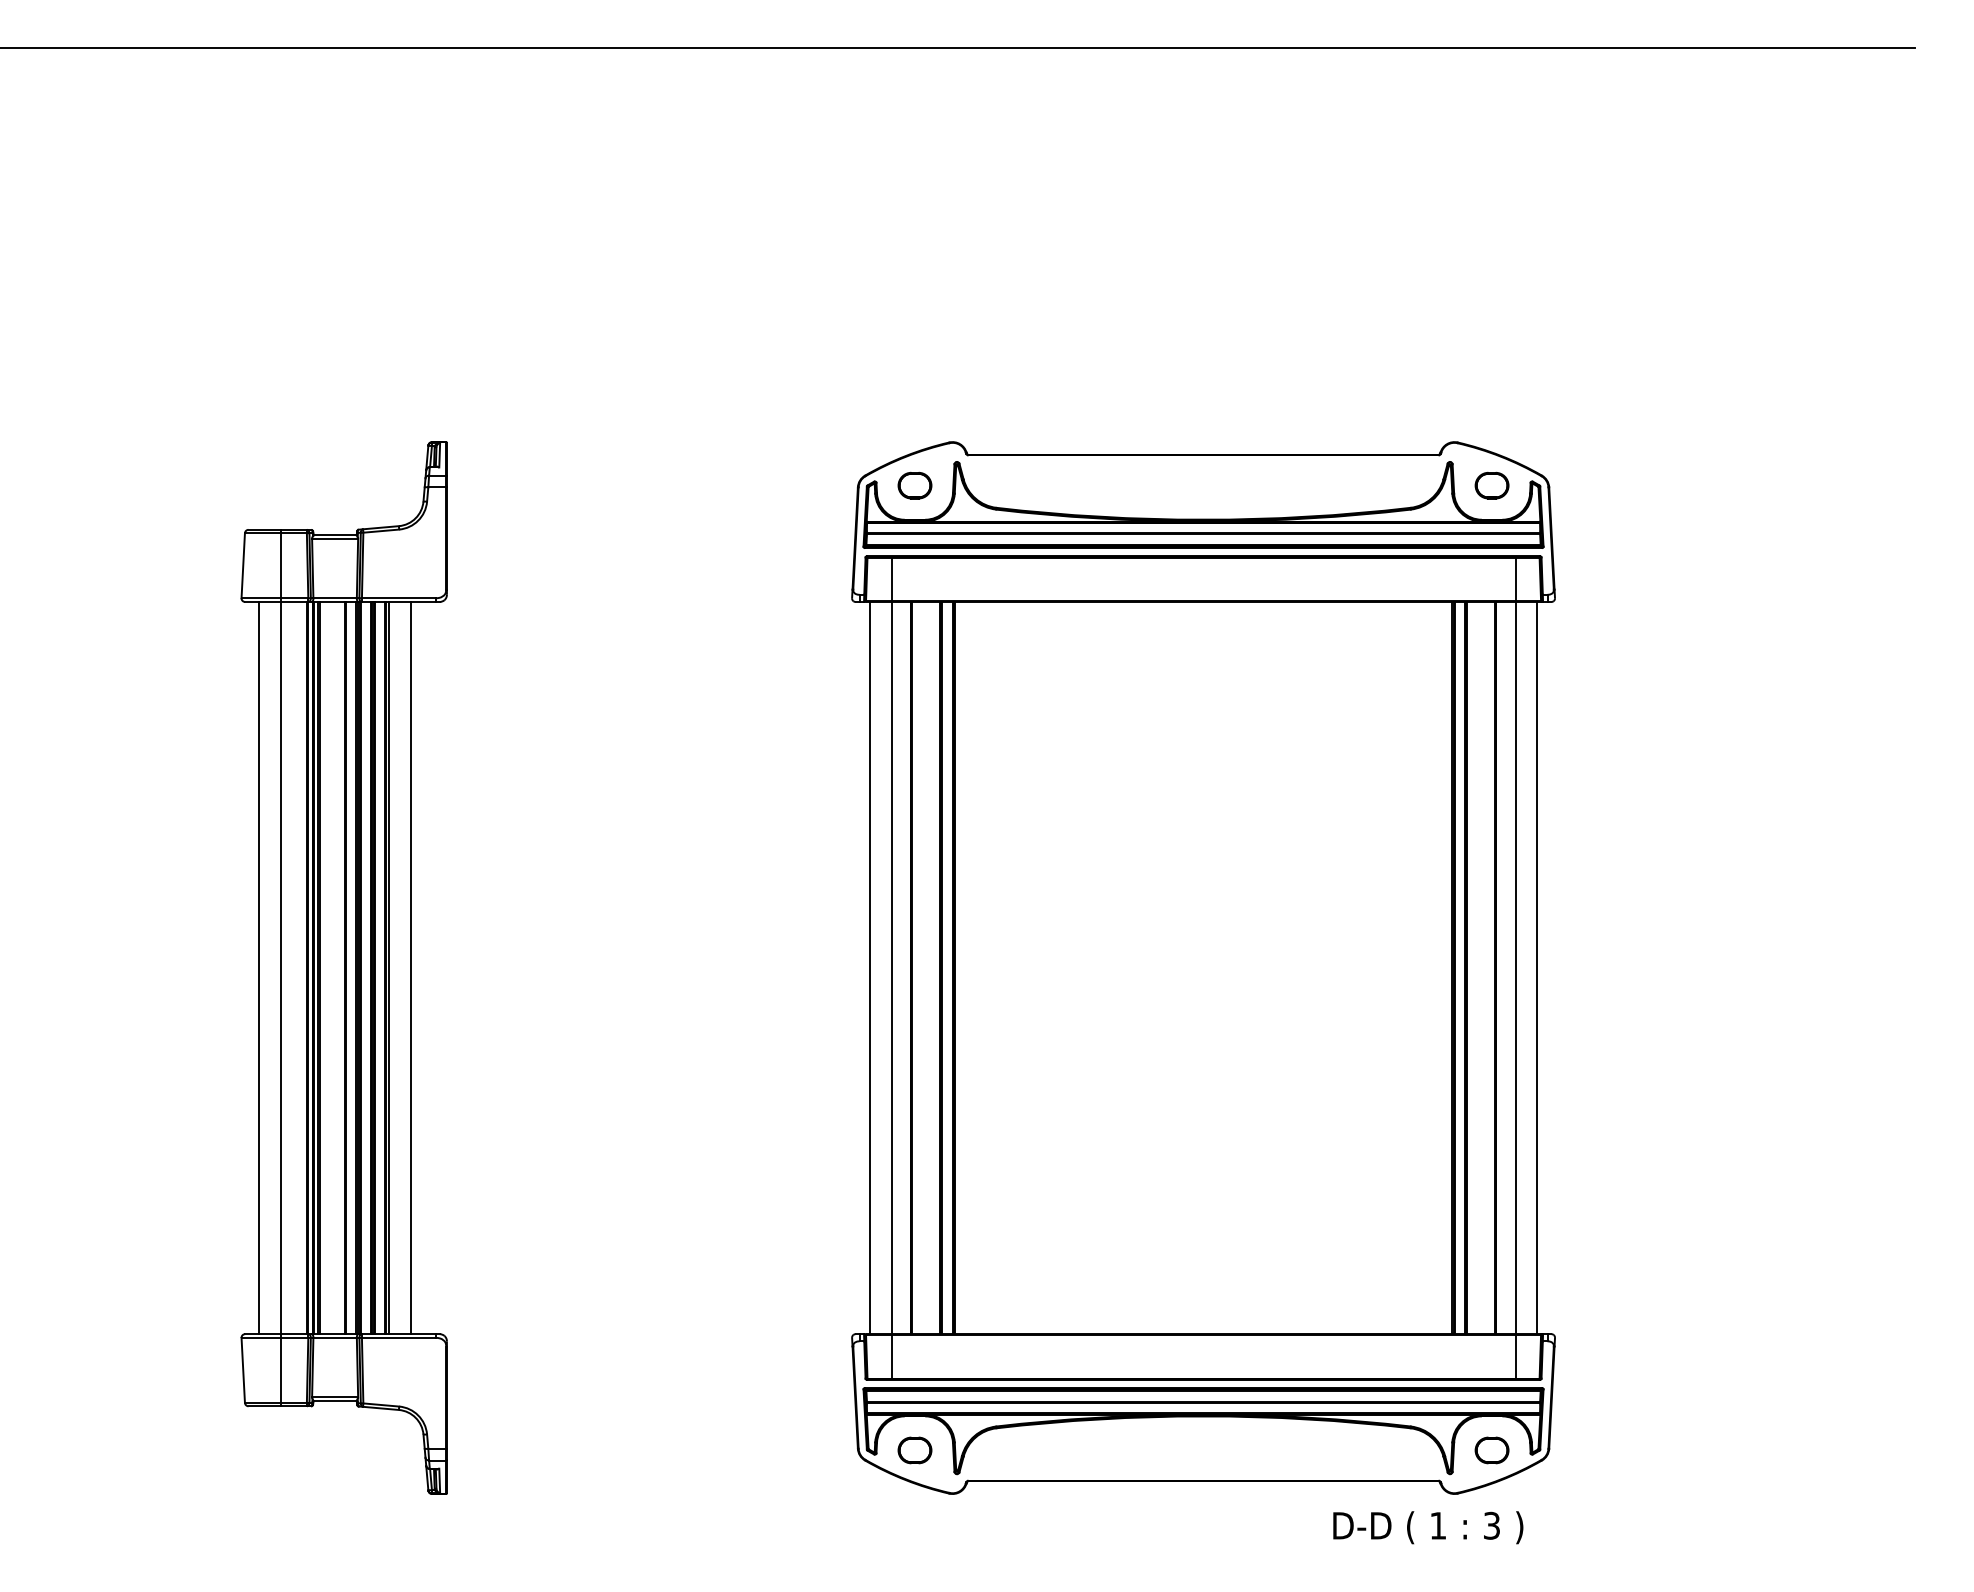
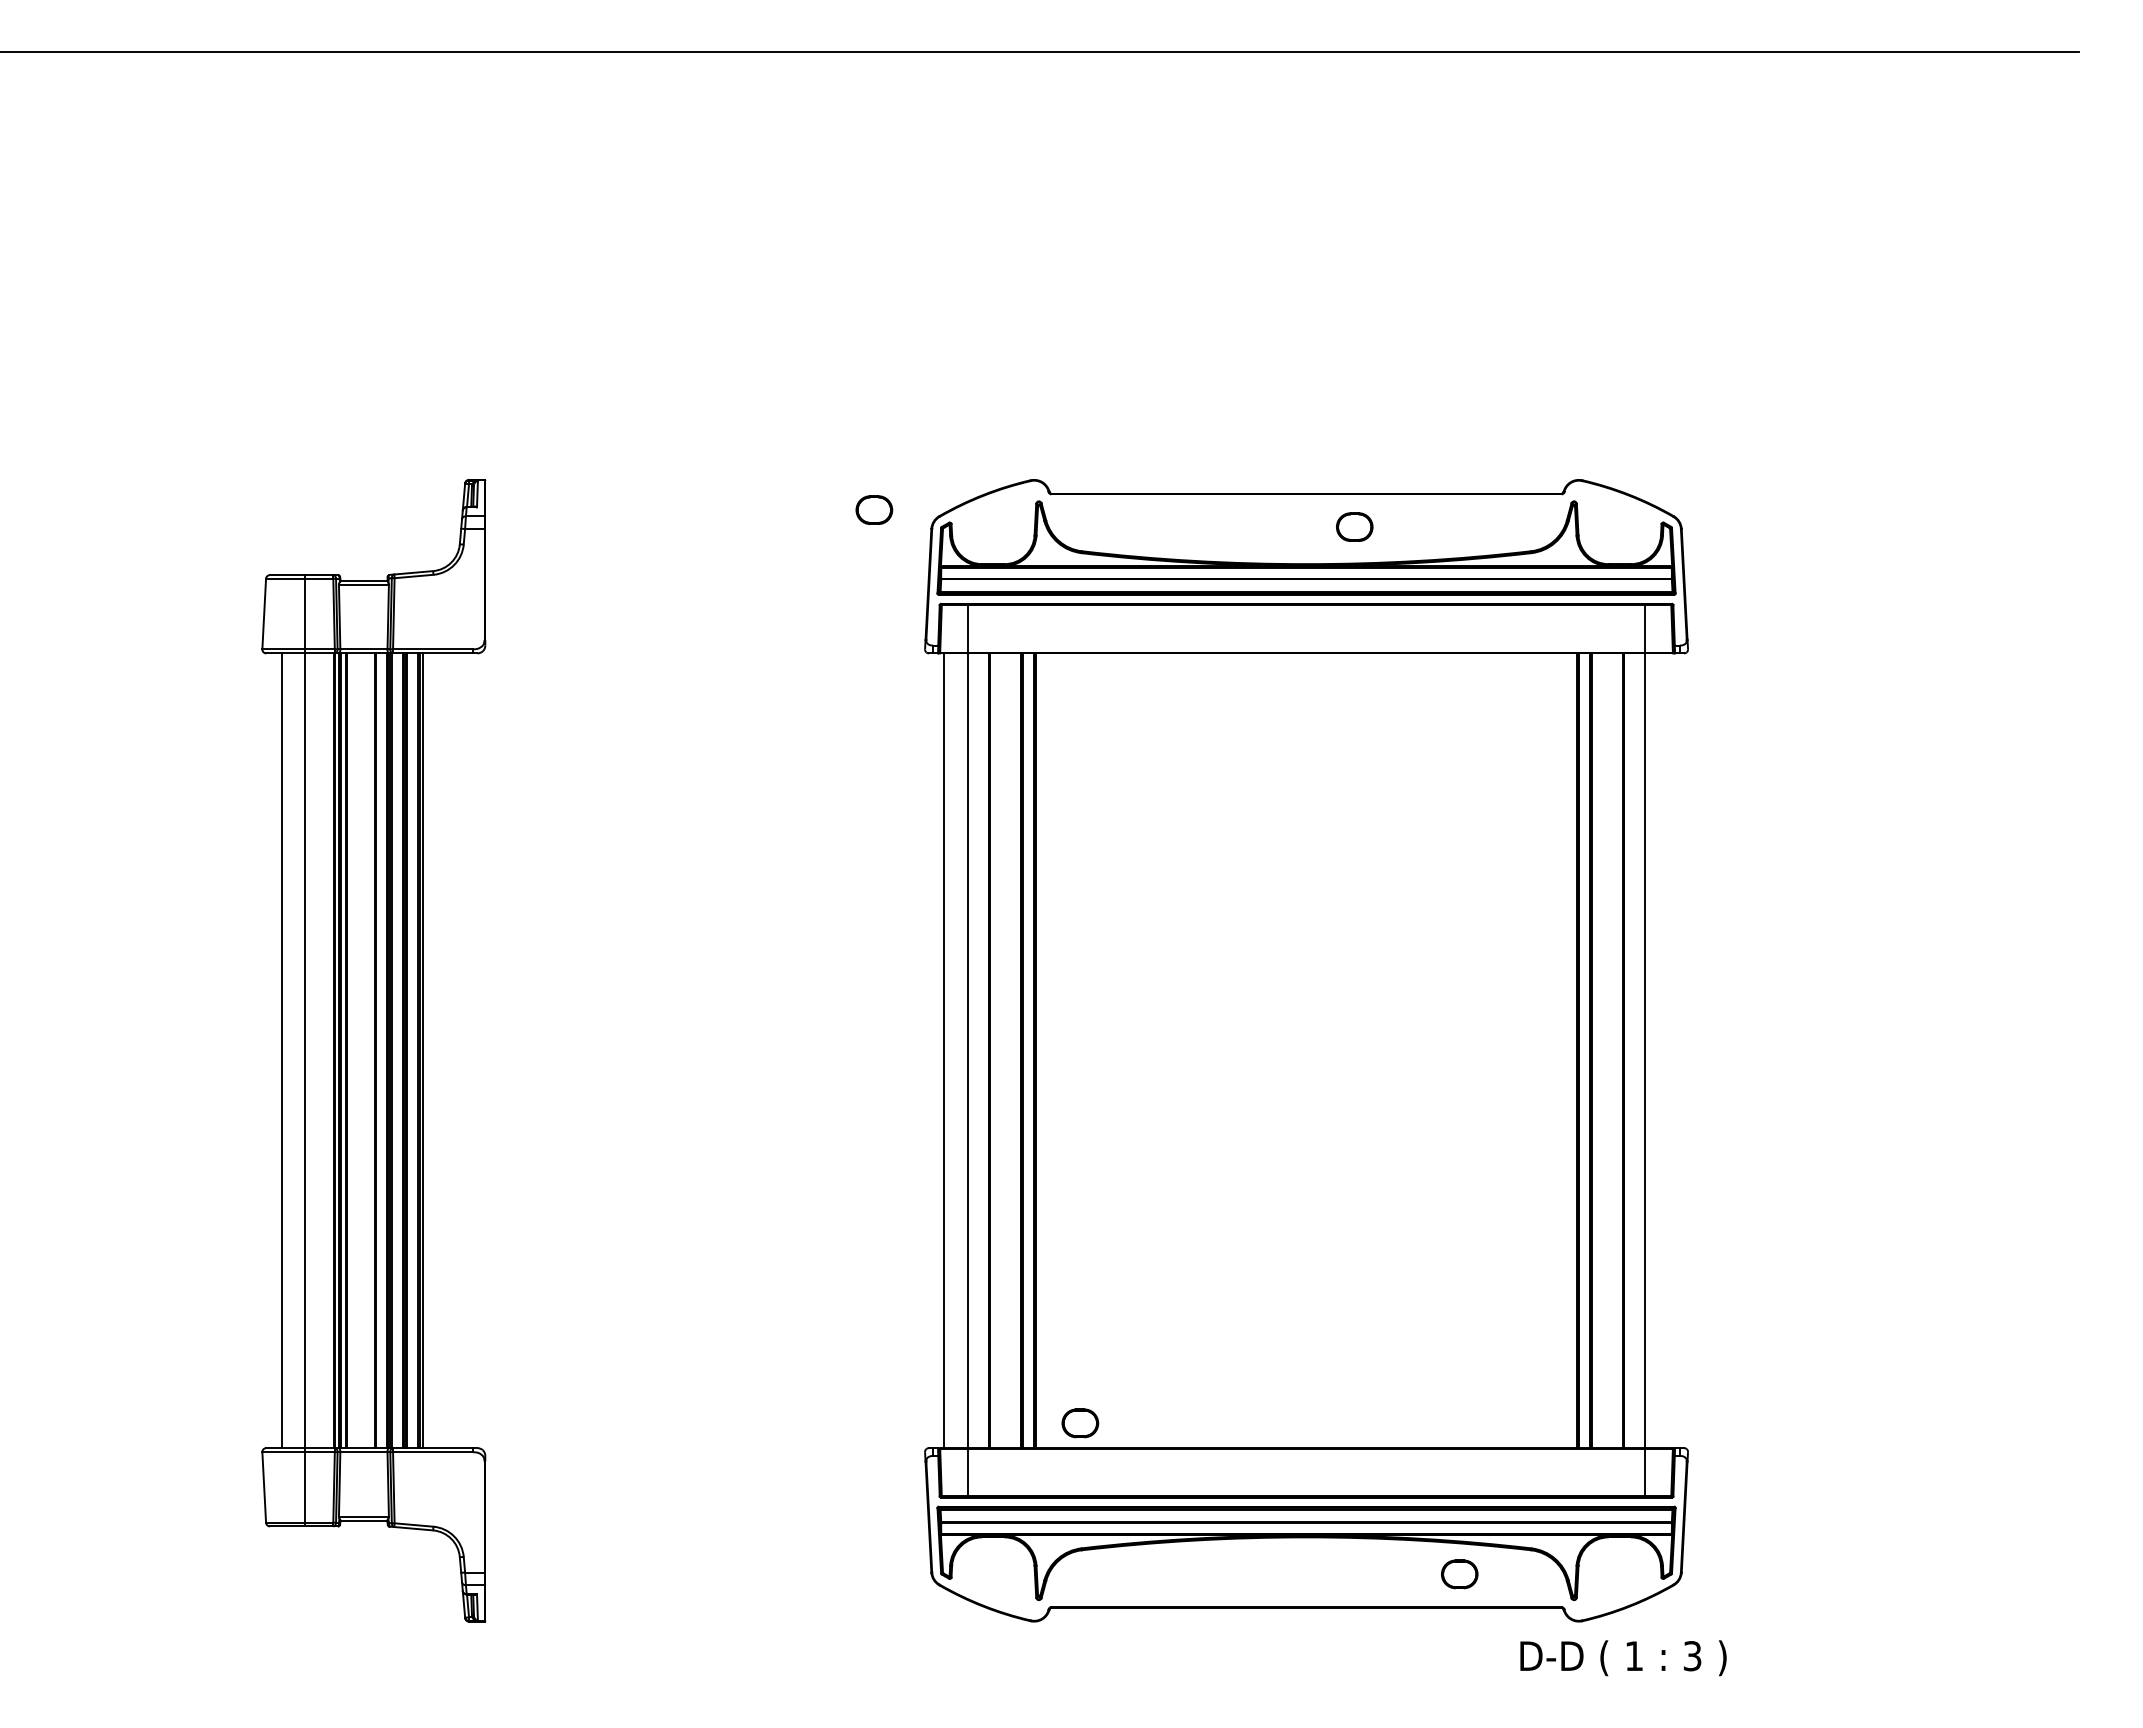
part: (915, 485) -> (874, 509), moved
part: (1491, 485) -> (1354, 526), moved
line: (411, 967) -> (446, 1050), removed
line: (1537, 967) -> (1668, 1050), removed
part: (915, 1450) -> (1080, 1423), moved
part: (1491, 1450) -> (1459, 1574), moved
text: (1428, 1527) -> (1623, 1658), moved

